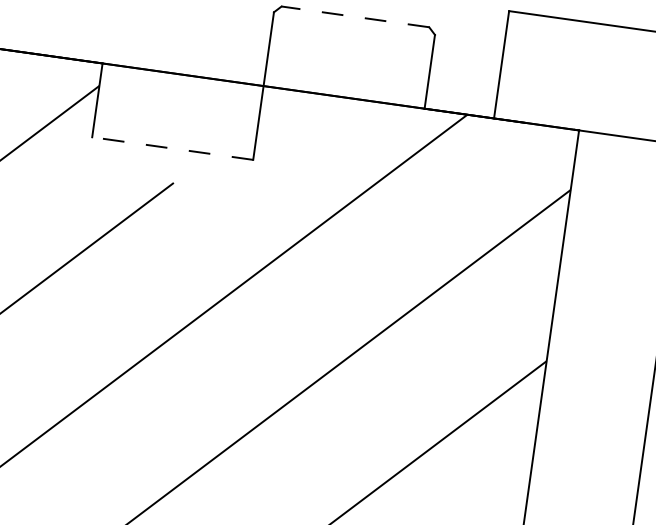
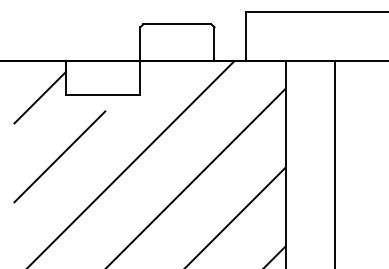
line: (355, 17) -> (177, 24), dashed -> solid
line: (170, 148) -> (102, 95), dashed -> solid

